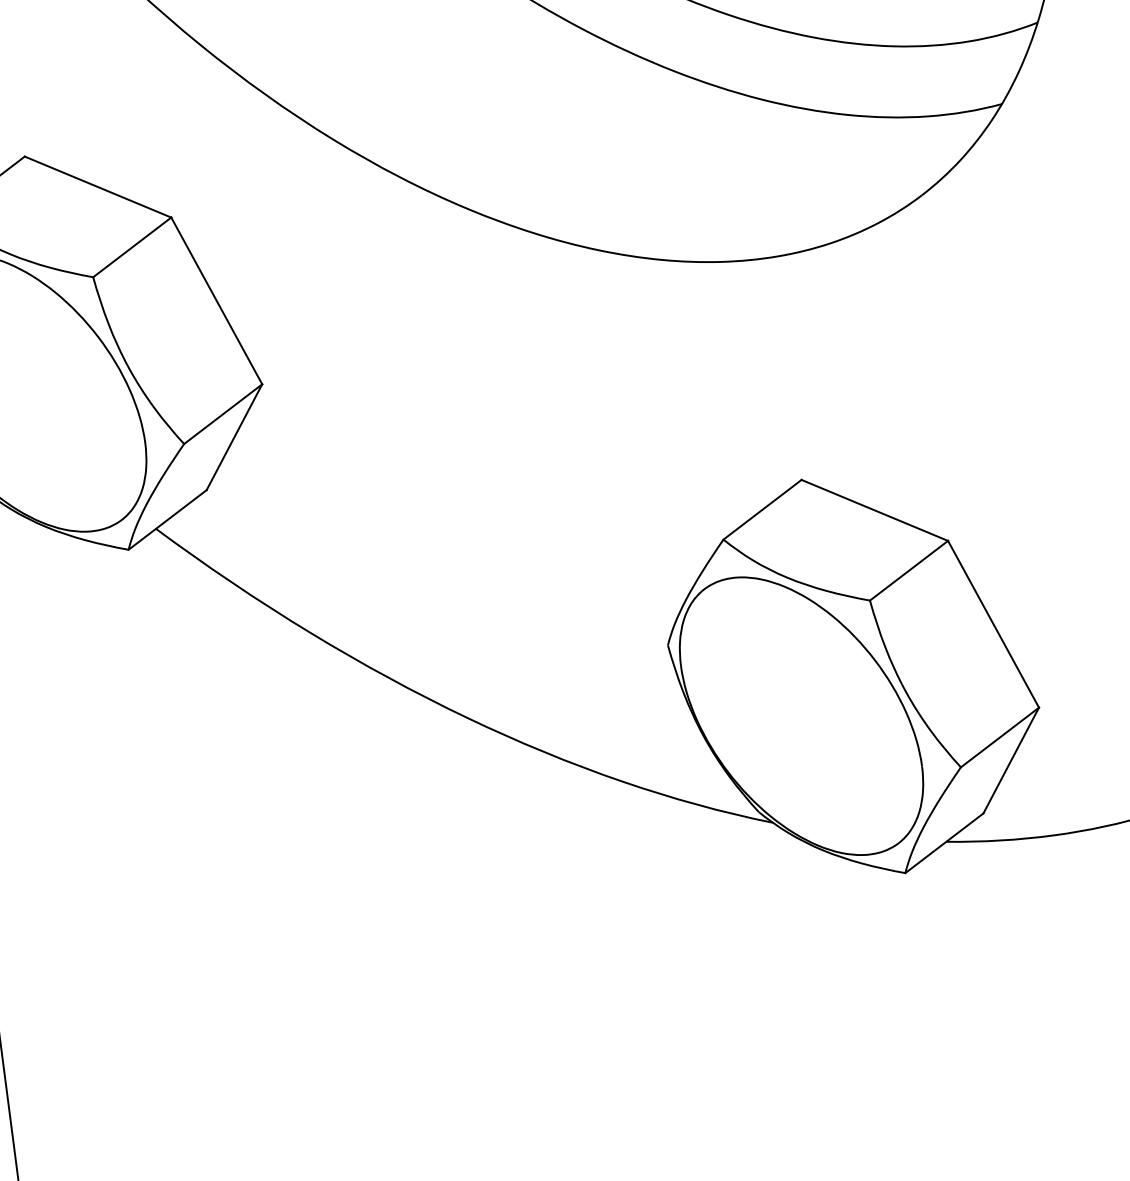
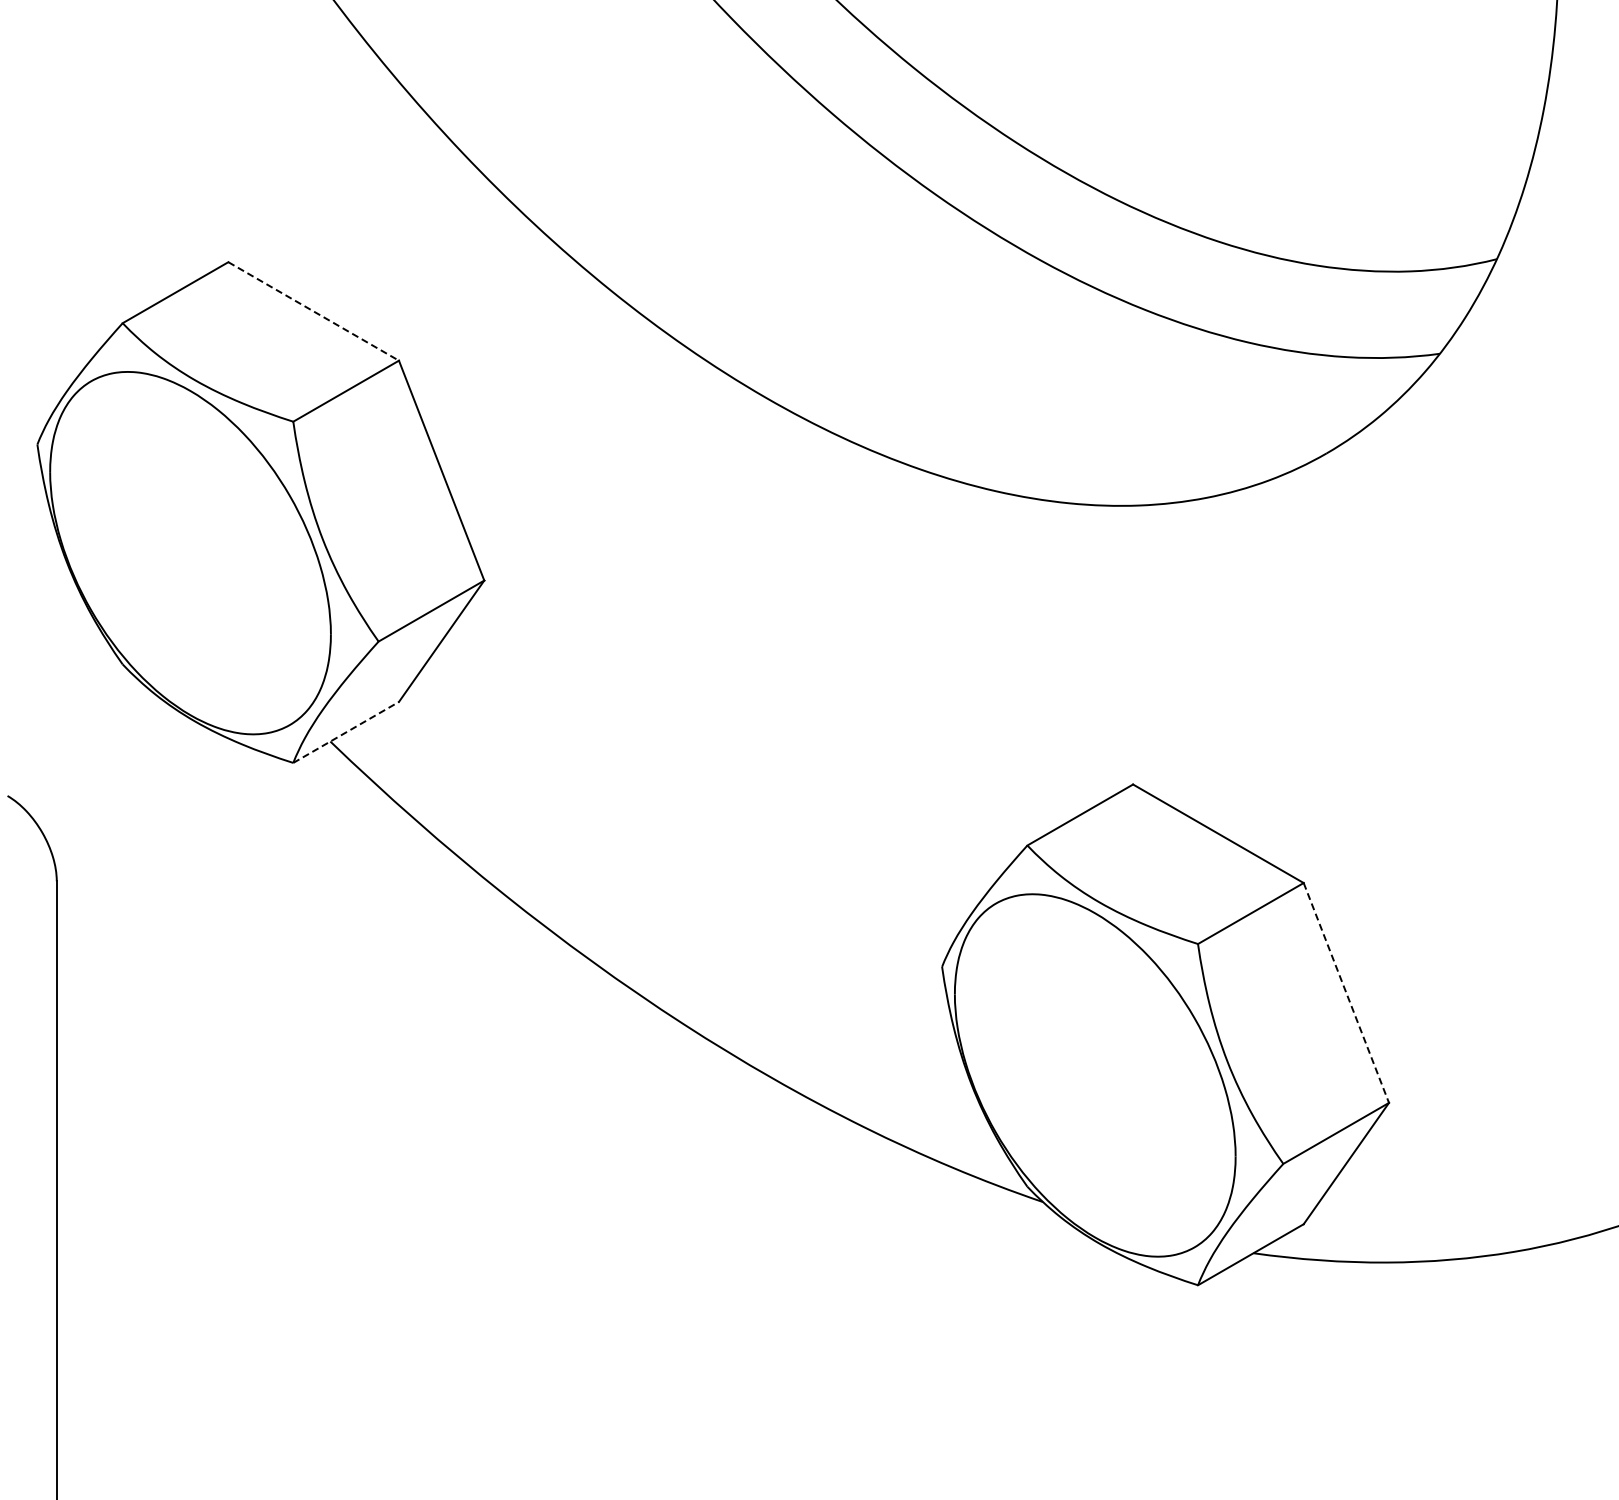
line: (98, 187) -> (314, 311), solid -> dashed
line: (167, 519) -> (346, 732), solid -> dashed
line: (993, 623) -> (1346, 992), solid -> dashed

